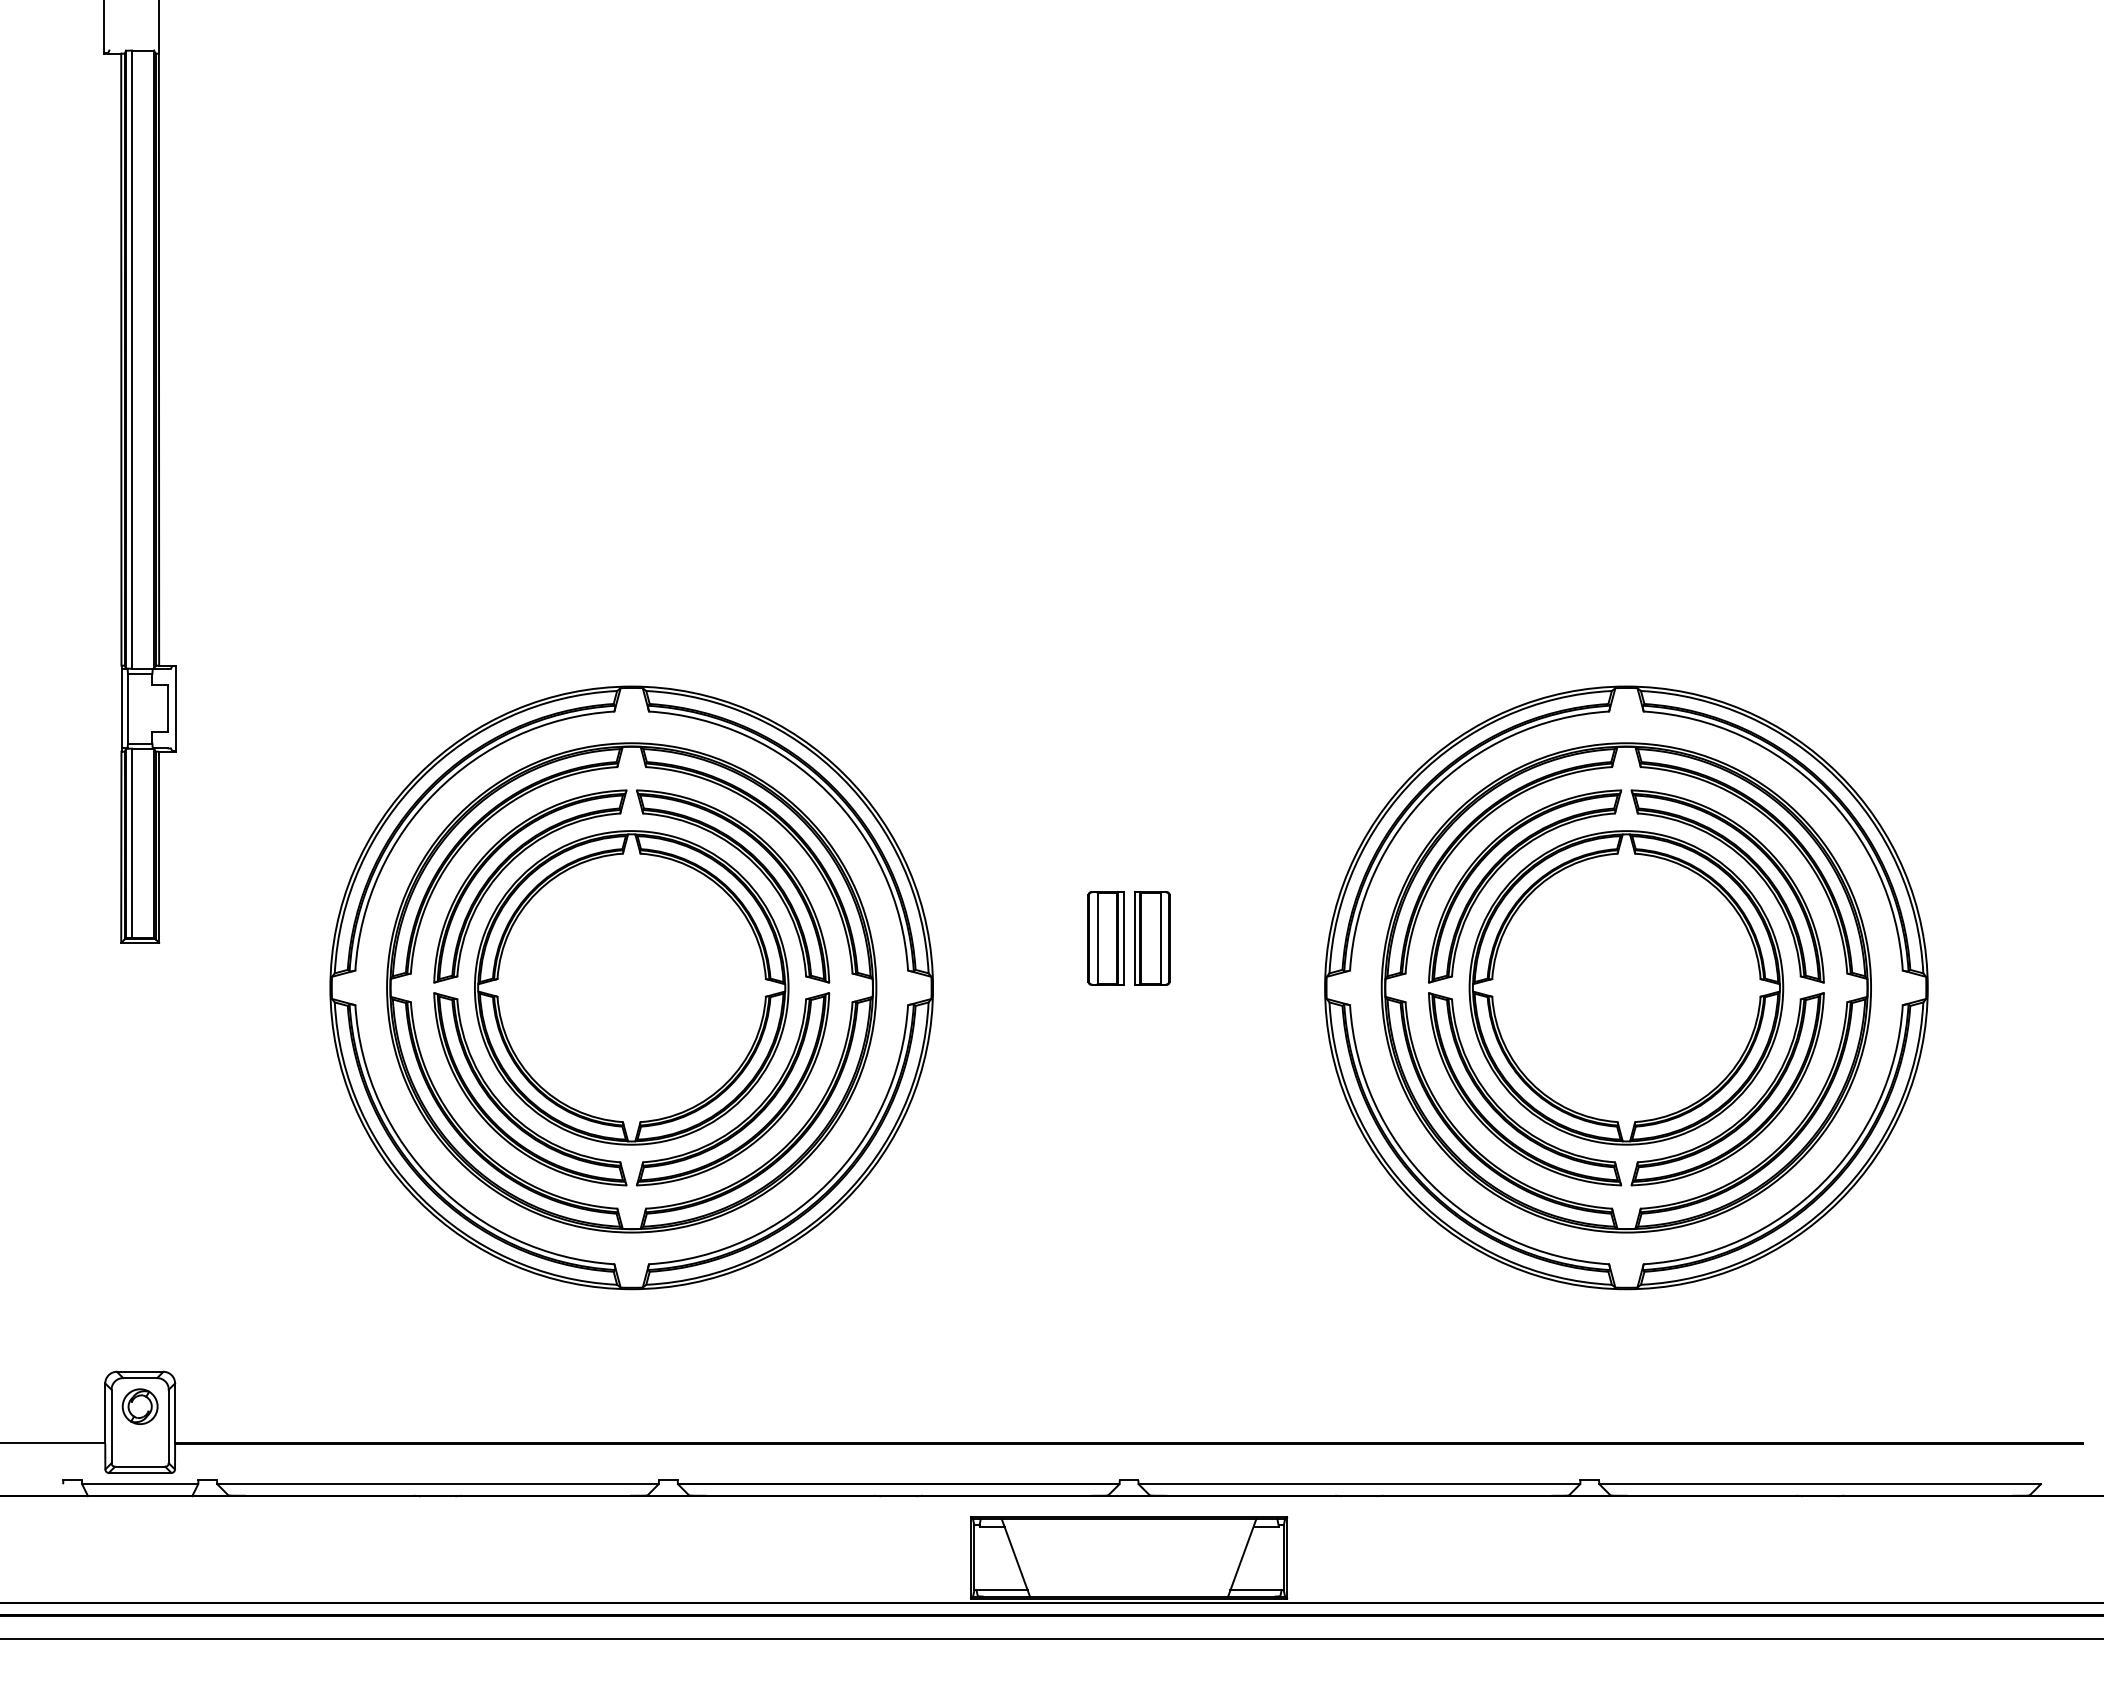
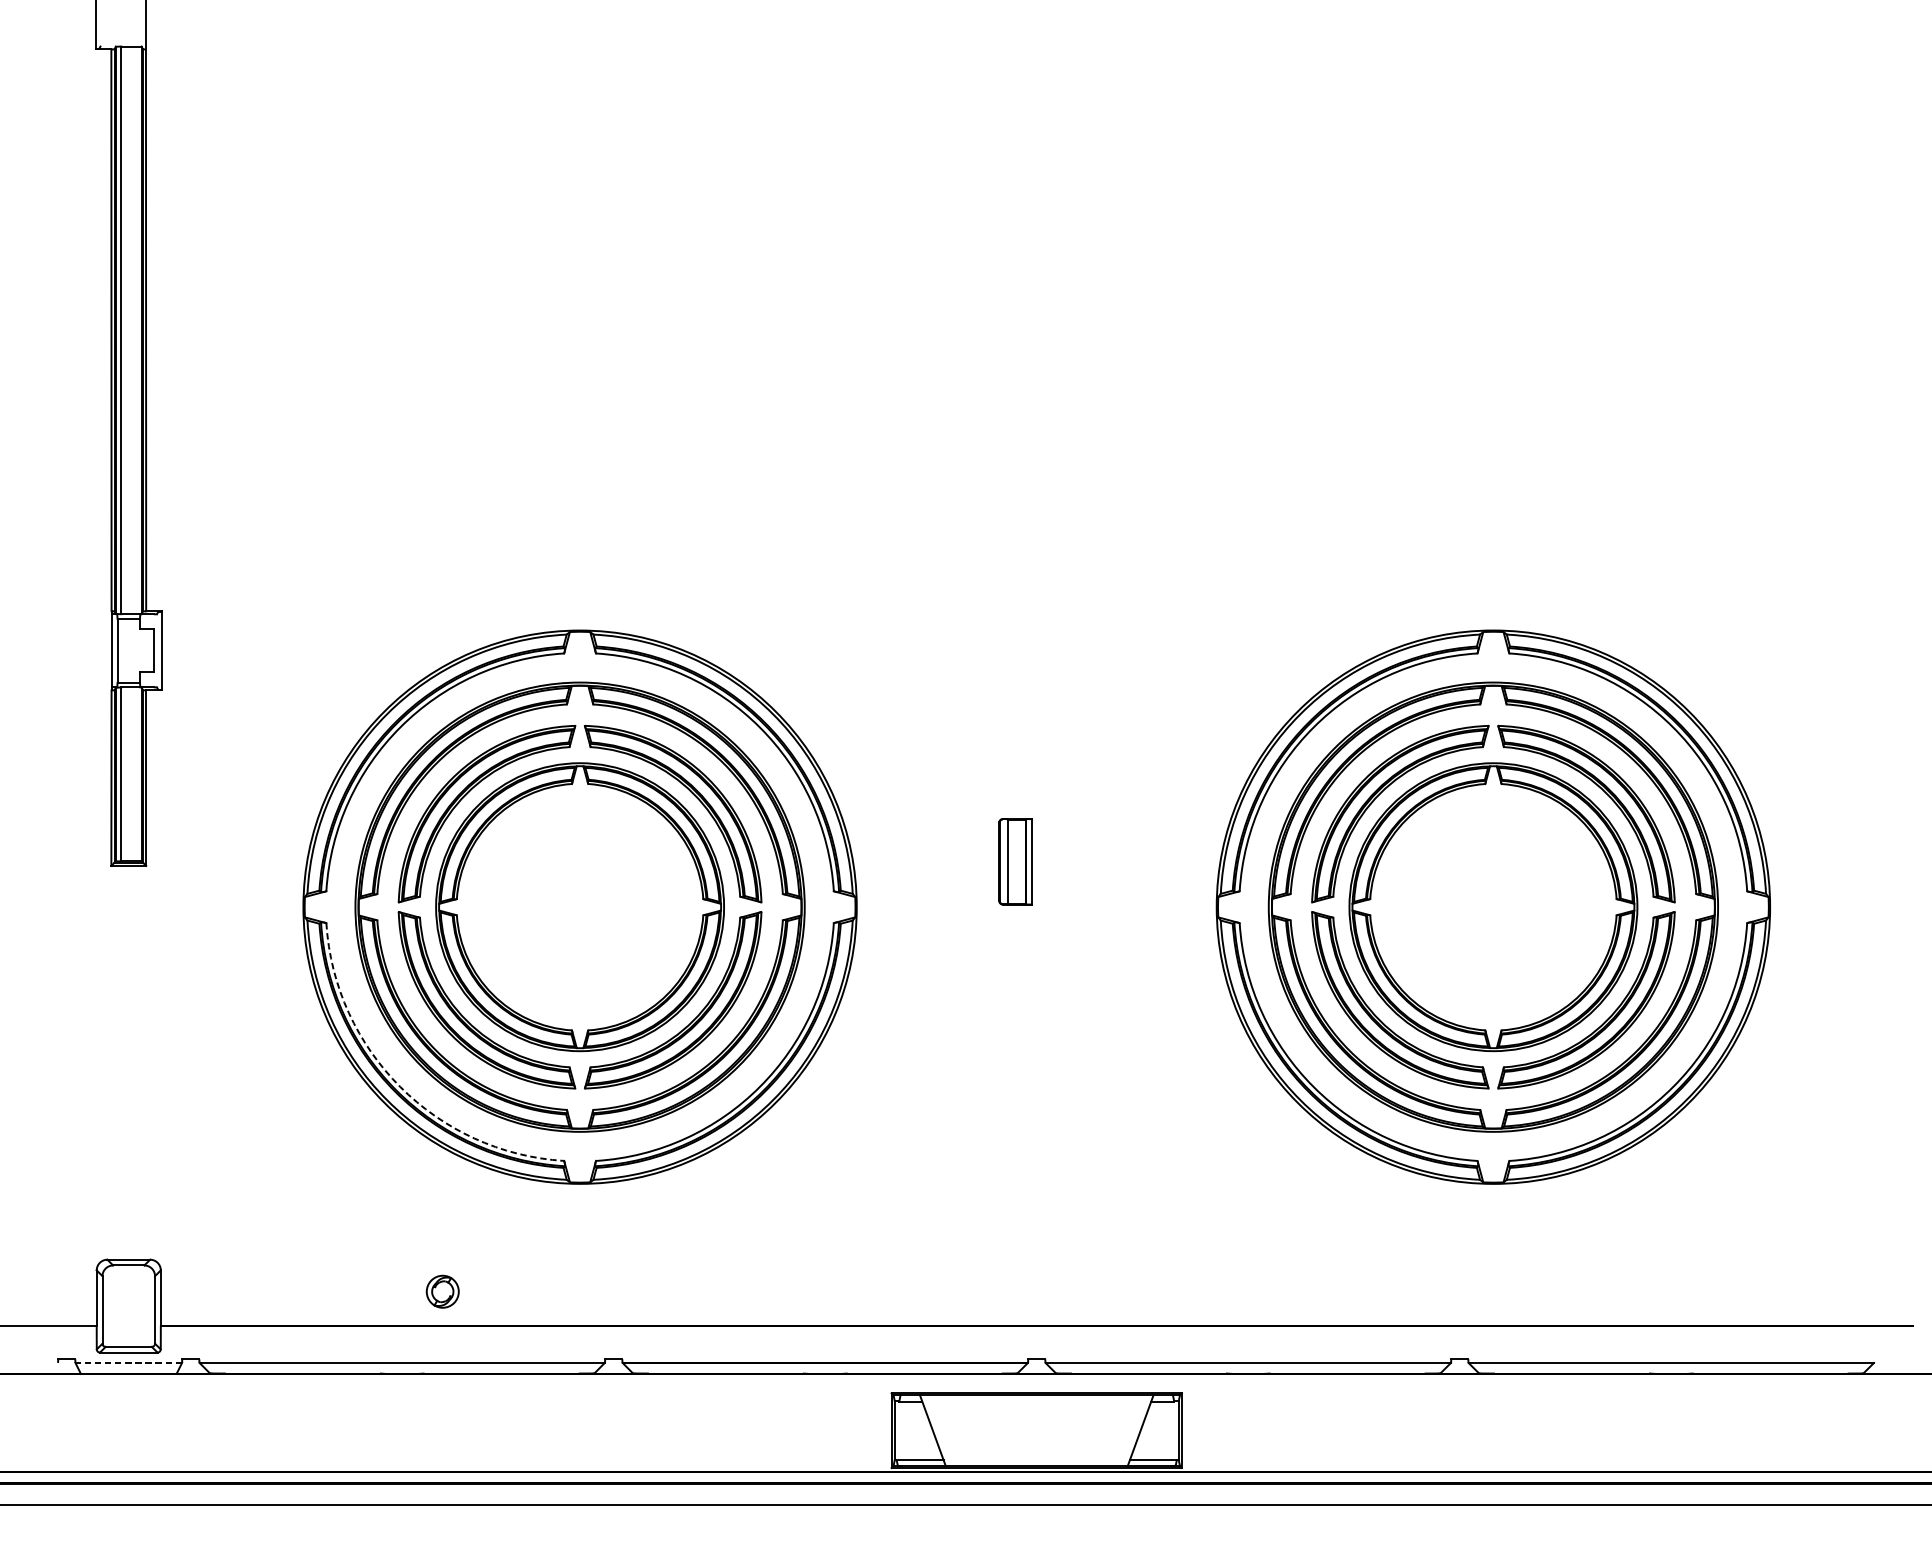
part: (1152, 938) -> (1058, 861), removed
arc: (435, 1183) -> (399, 1086), solid -> dashed
part: (139, 1406) -> (442, 1291), moved
line: (139, 1484) -> (128, 1363), solid -> dashed

